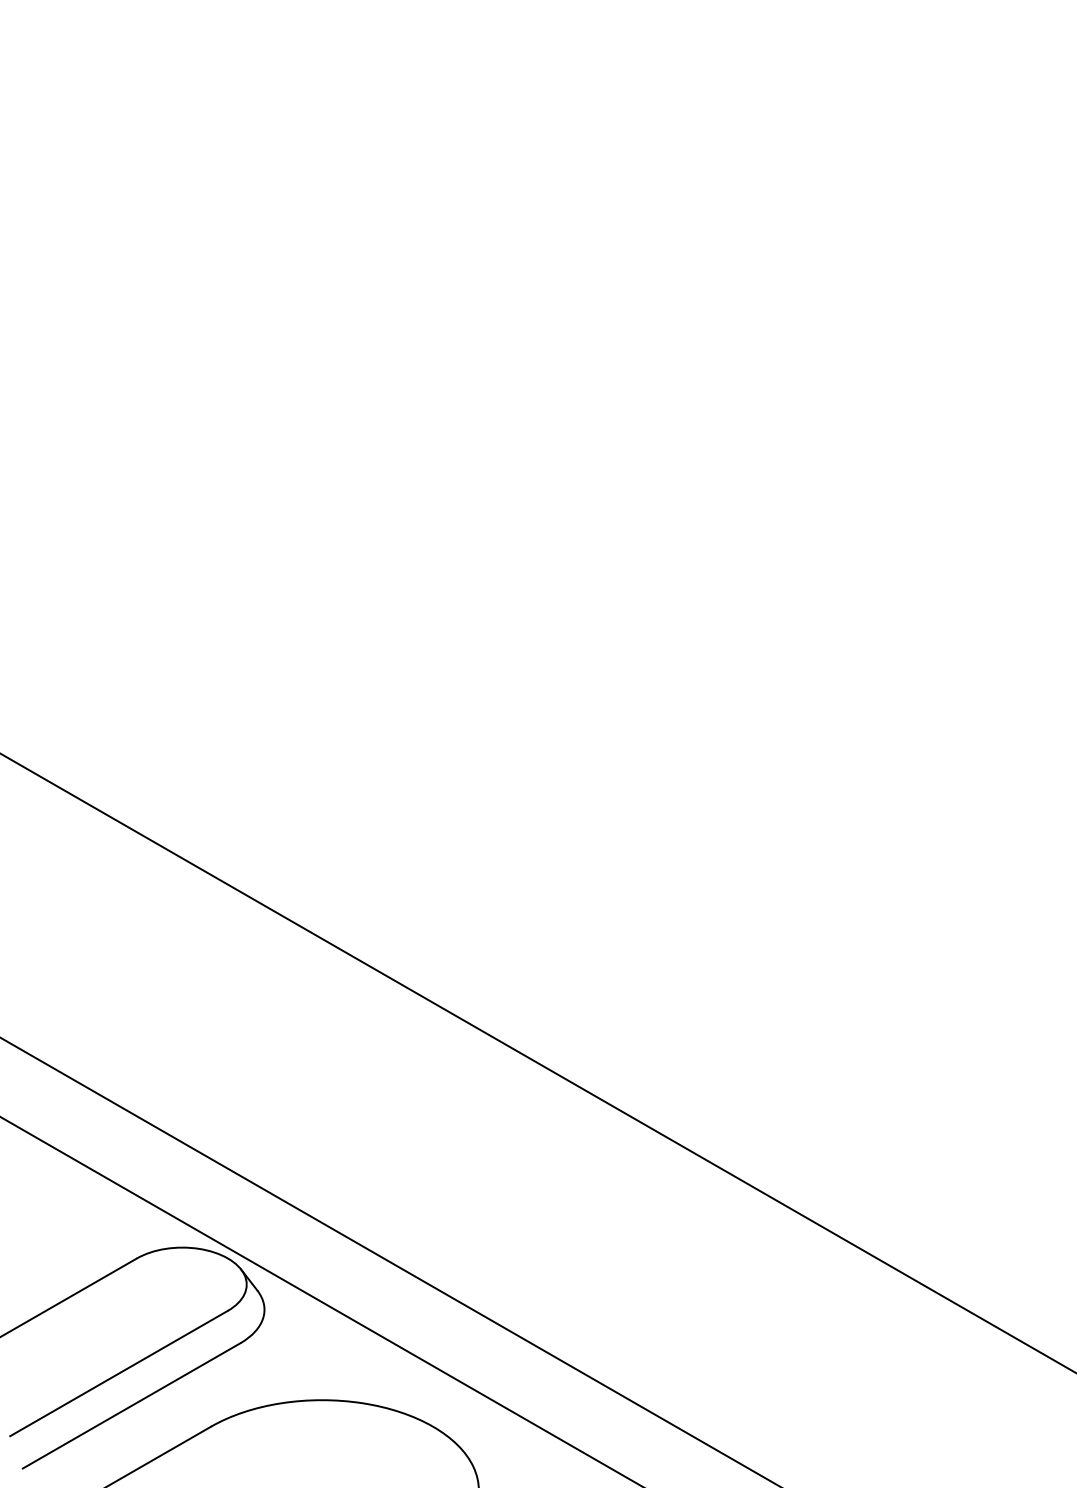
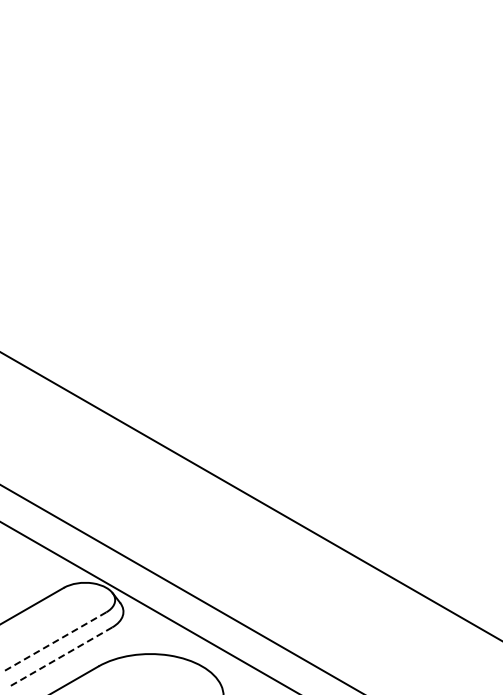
line: (118, 1373) -> (55, 641), solid -> dashed
line: (131, 1405) -> (61, 656), solid -> dashed

